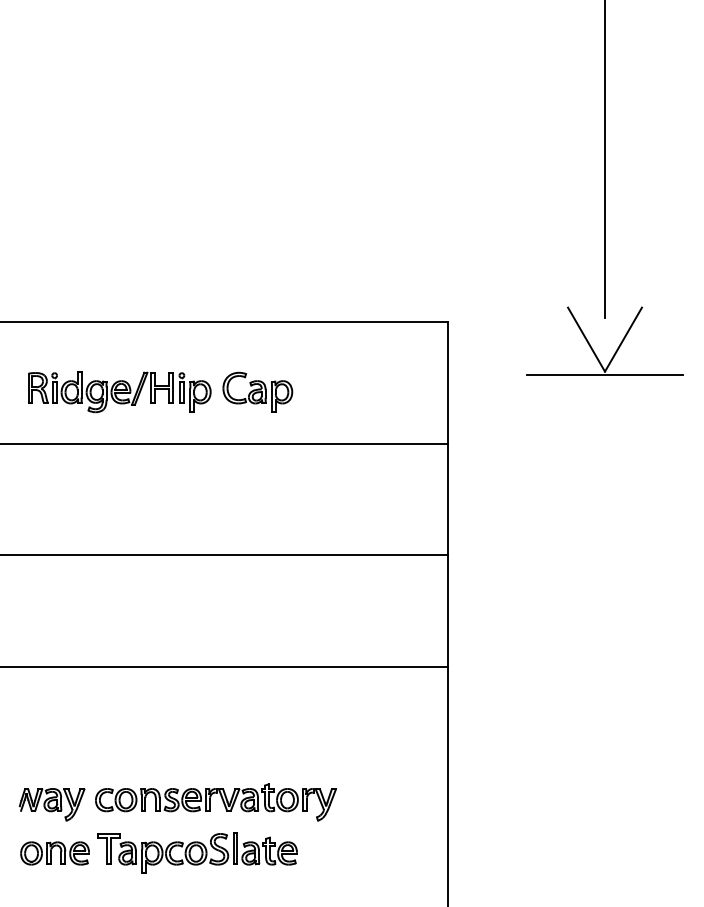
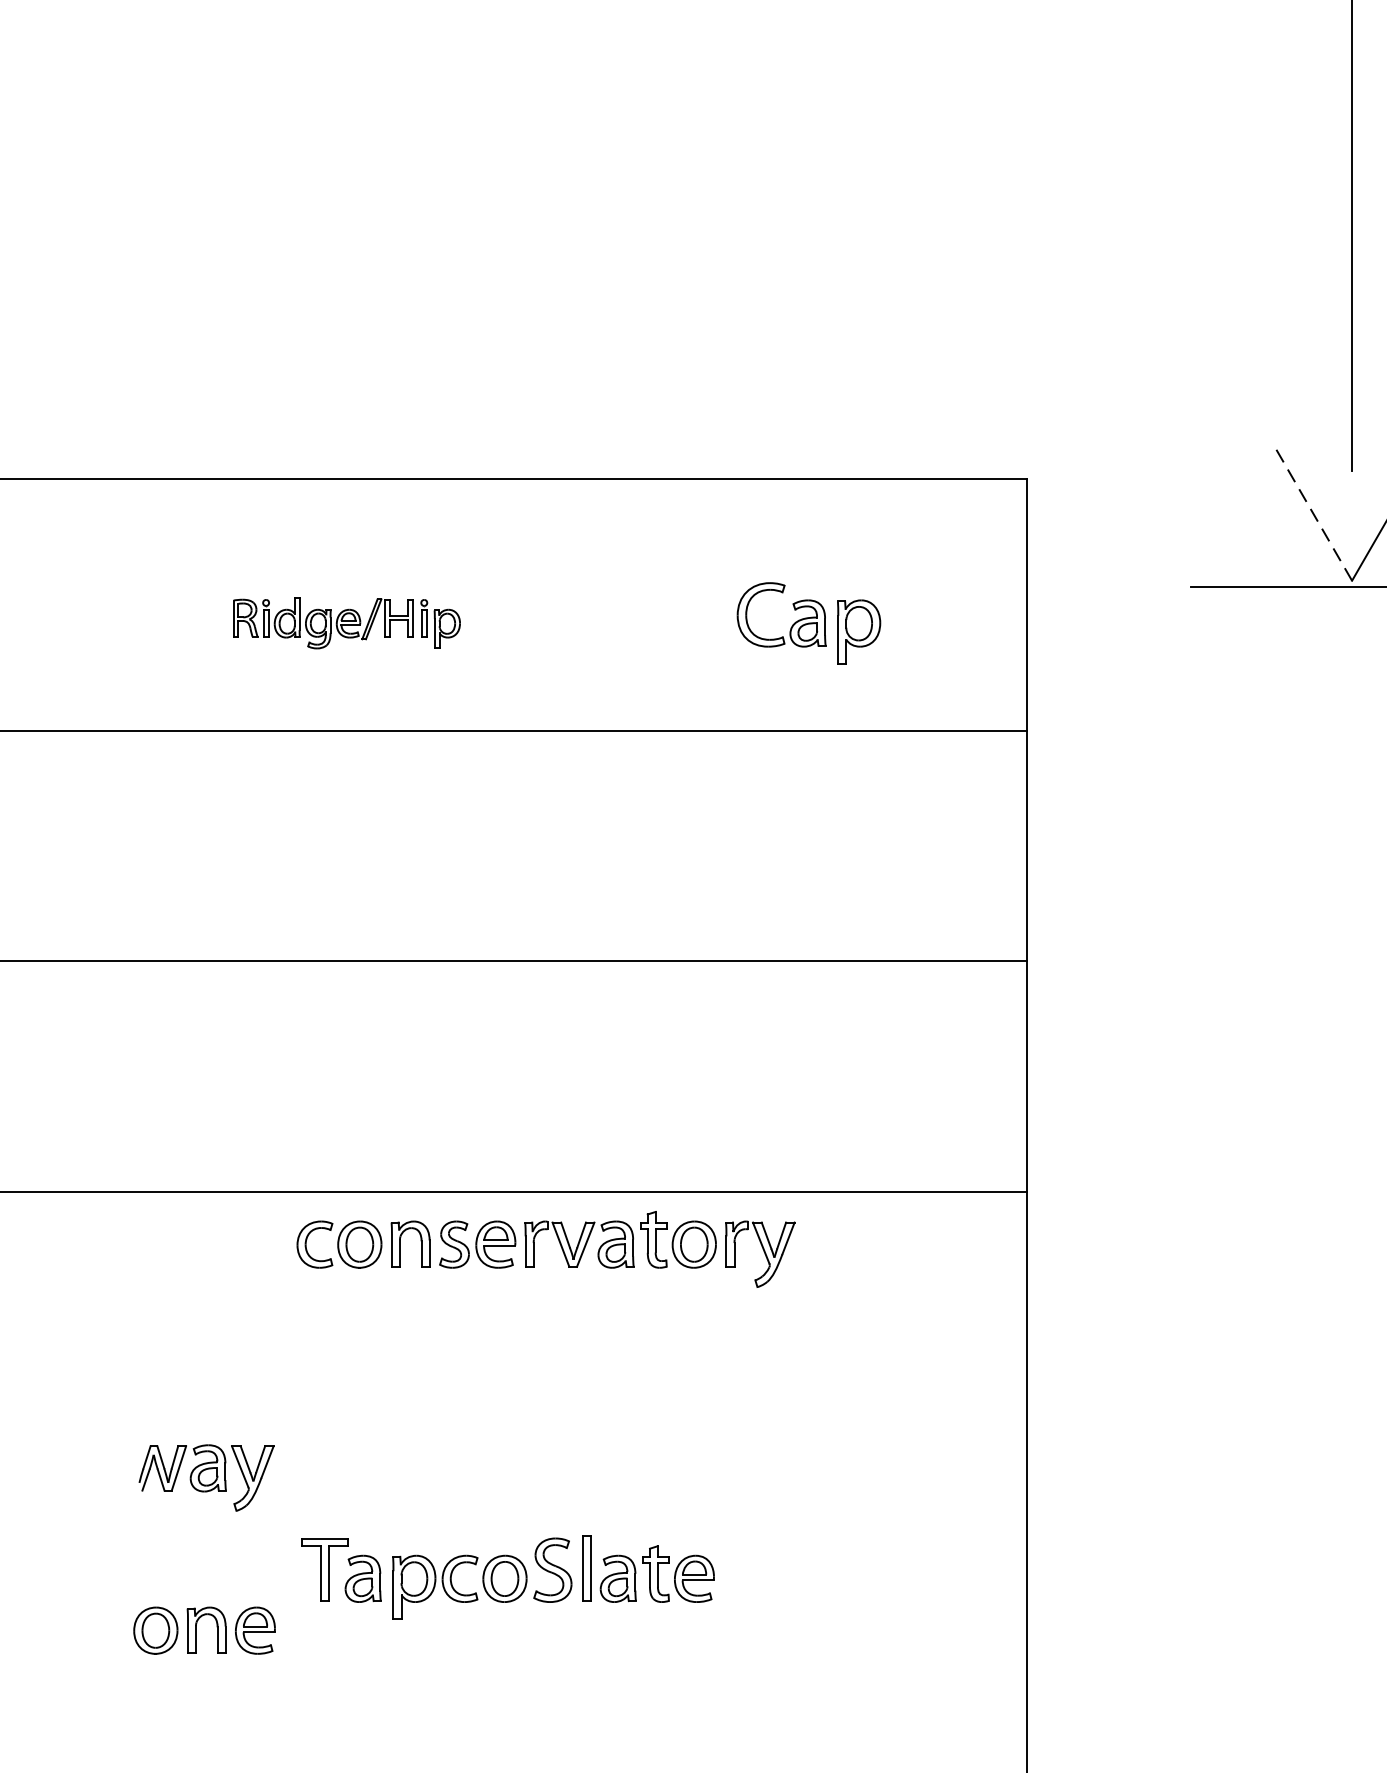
line: (586, 339) -> (1313, 514), solid -> dashed
part: (257, 391) -> (808, 621), moved
part: (119, 392) -> (346, 623), size x0.6
part: (215, 802) -> (545, 1249), moved
part: (54, 853) -> (203, 1630), moved

